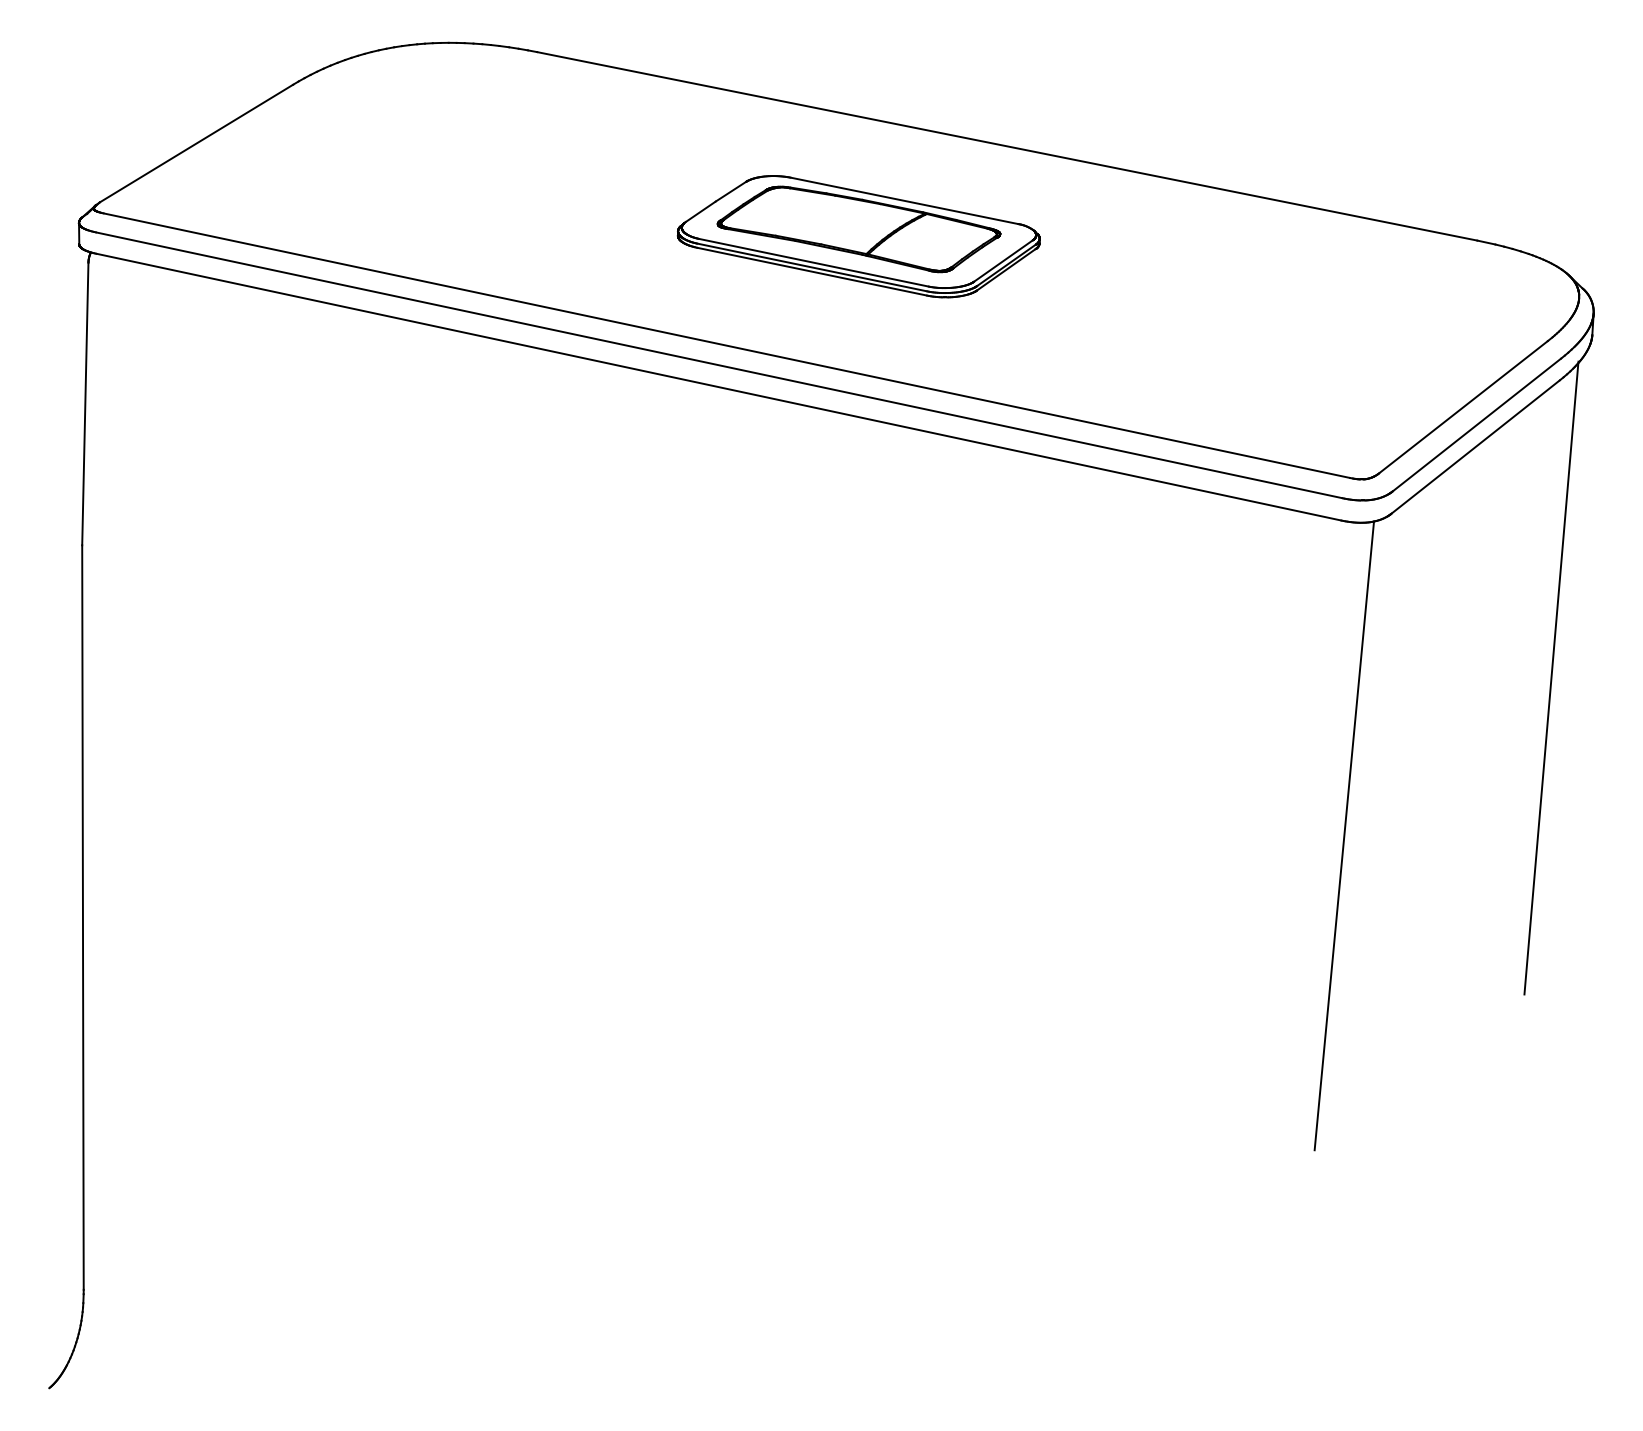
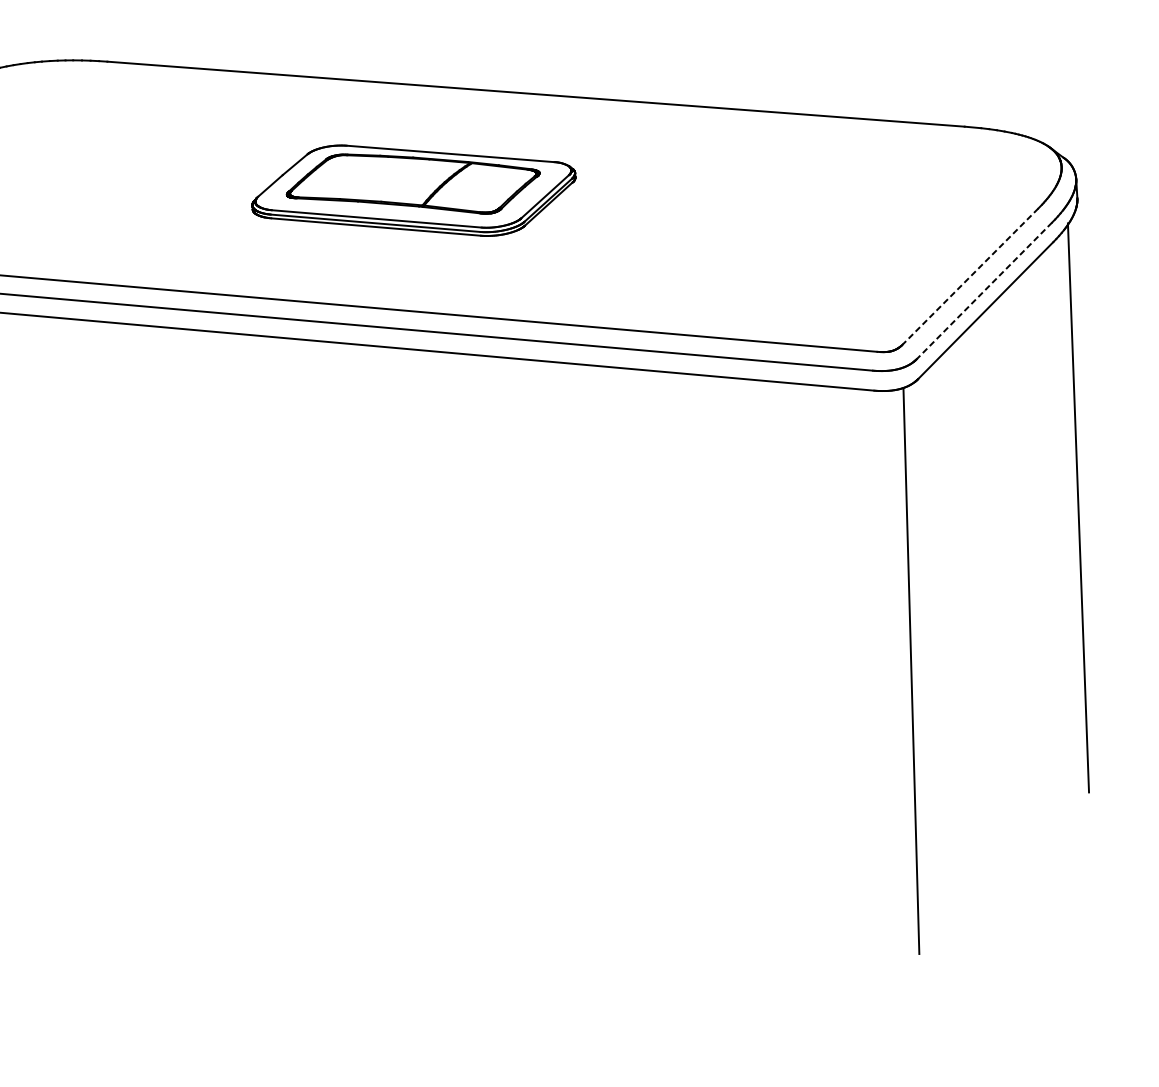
line: (1463, 407) -> (970, 276), solid -> dashed
line: (1476, 425) -> (984, 291), solid -> dashed

